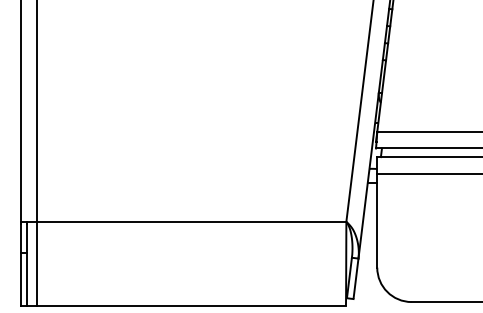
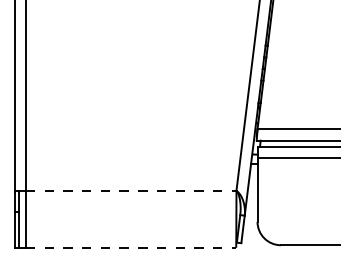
line: (192, 221) -> (131, 190), solid -> dashed
line: (192, 305) -> (131, 247), solid -> dashed

